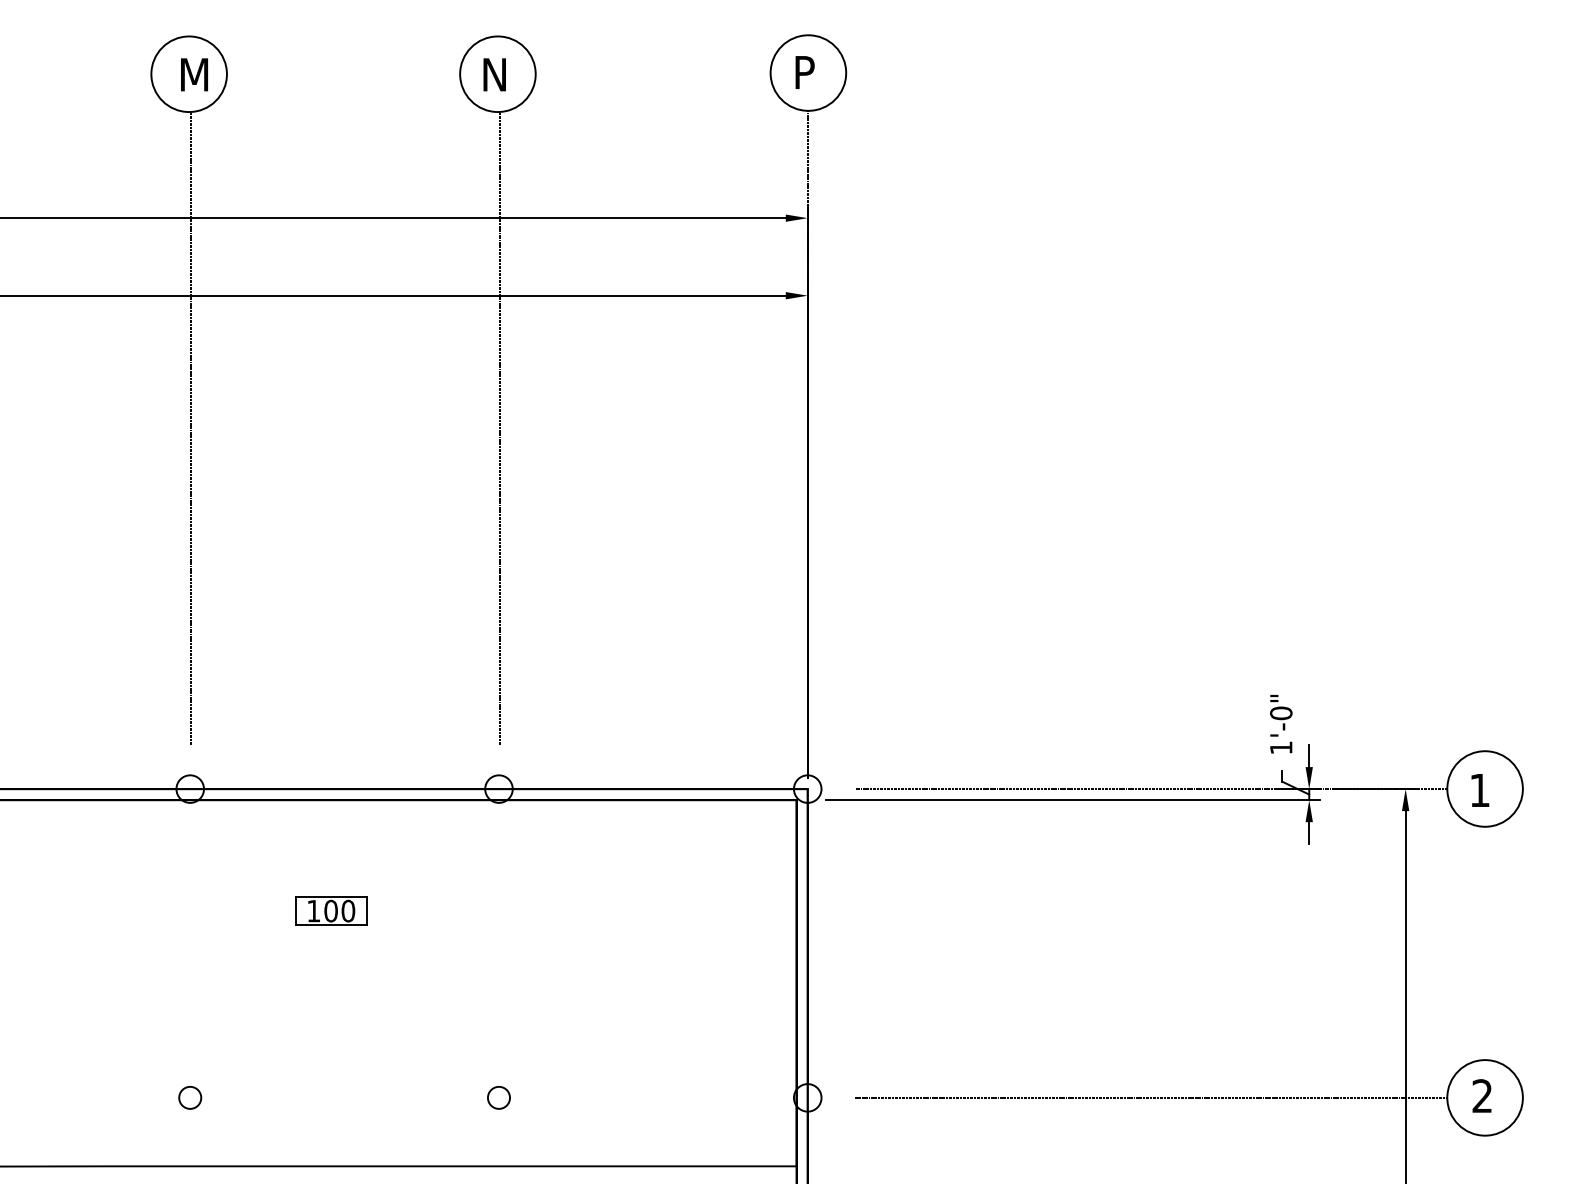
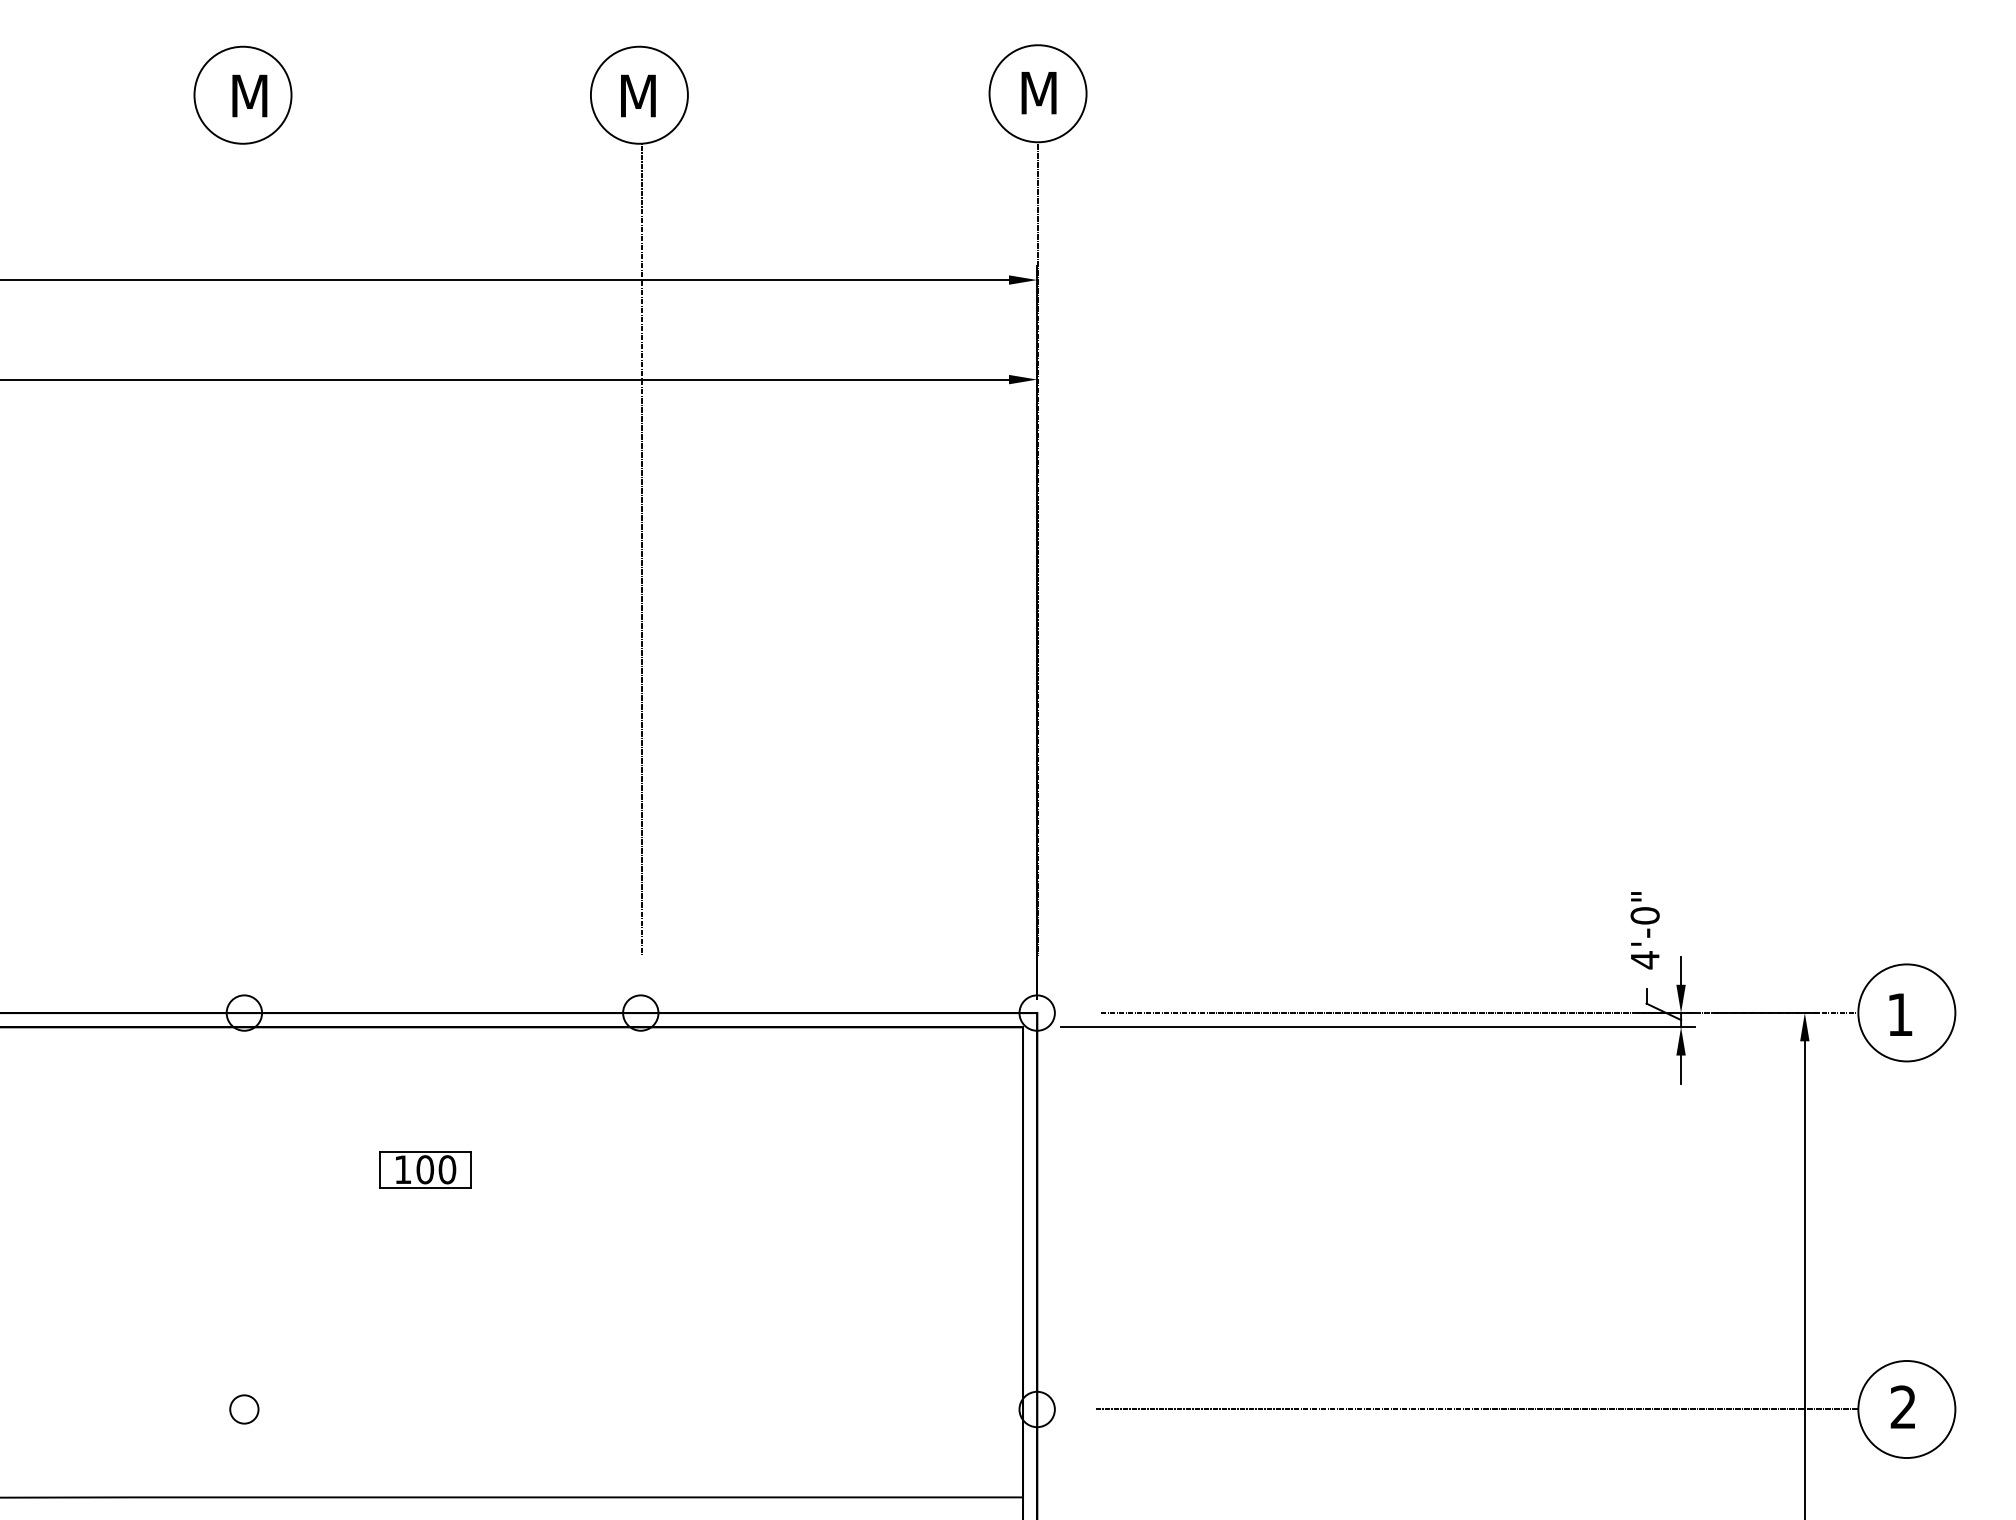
text: (810, 72) -> (1040, 93), P -> M
text: (498, 74) -> (640, 95), N -> M
line: (190, 428) -> (244, 550), removed
text: (1281, 747) -> (1645, 959), 1'-0" -> 4'-0"
circle: (498, 1097) -> (640, 1409), removed

